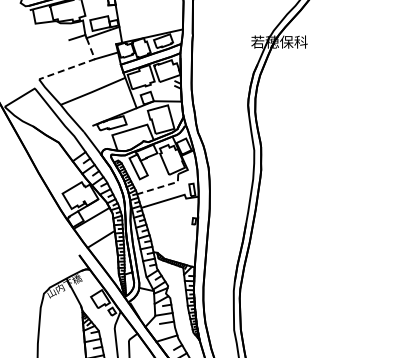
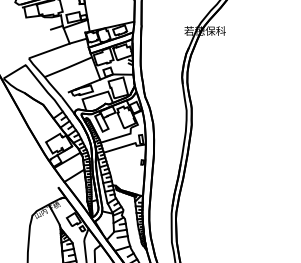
line: (78, 65) -> (57, 48), dashed -> solid
line: (161, 186) -> (118, 137), dashed -> solid

